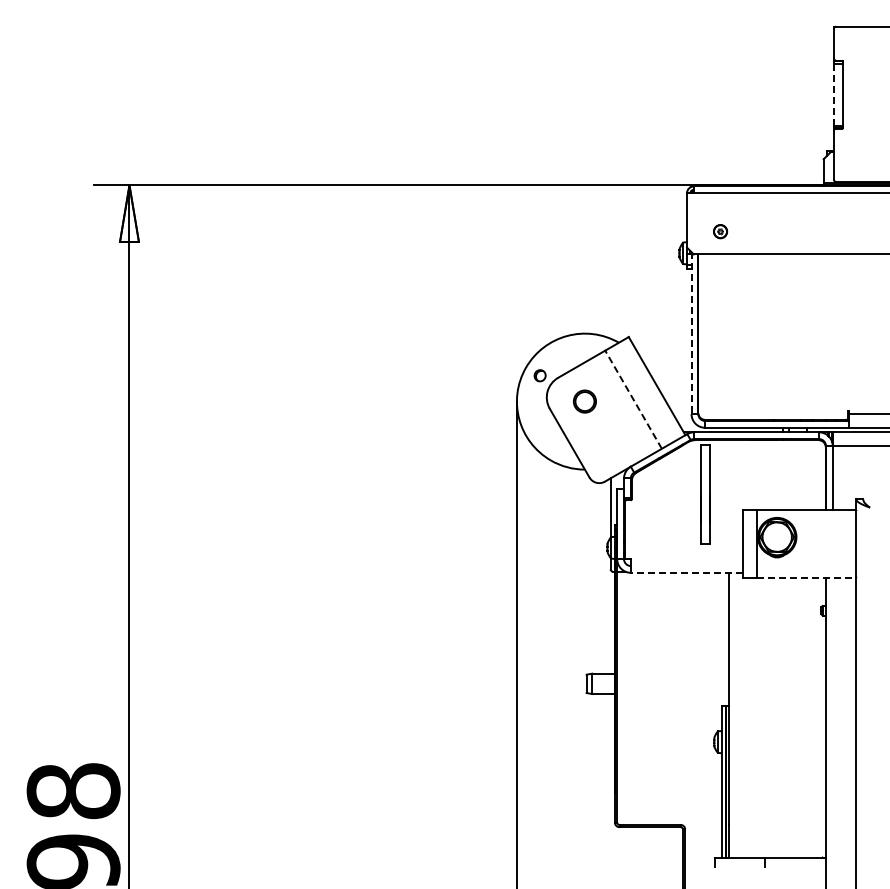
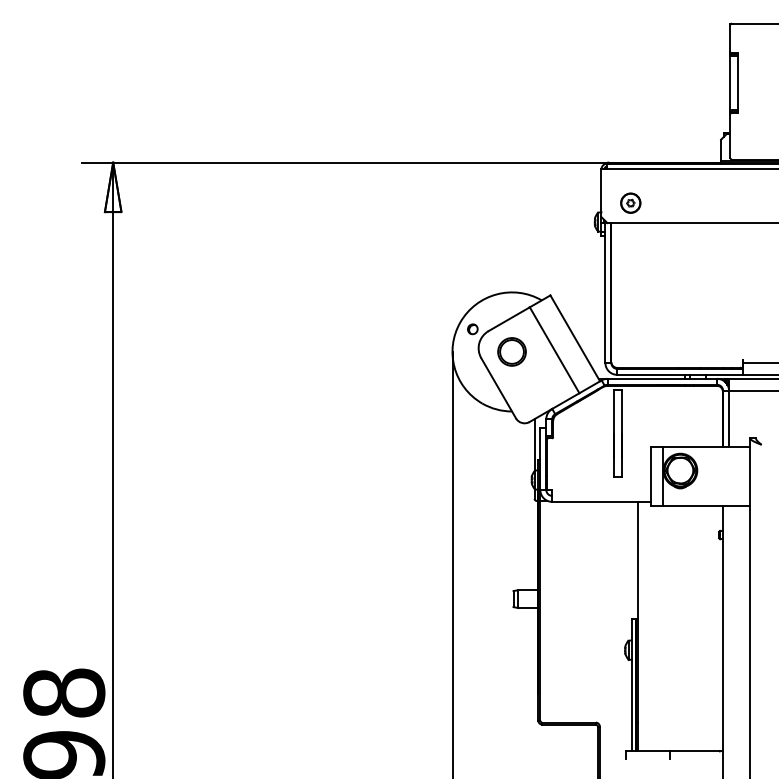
line: (833, 95) -> (729, 83), dashed -> solid
part: (720, 231) -> (630, 202), size x1.67
line: (691, 333) -> (605, 292), dashed -> solid
line: (633, 399) -> (554, 350), dashed -> solid
part: (584, 401) -> (511, 351), size x1.43
line: (686, 572) -> (600, 501), dashed -> solid
line: (806, 577) -> (706, 505), dashed -> solid

